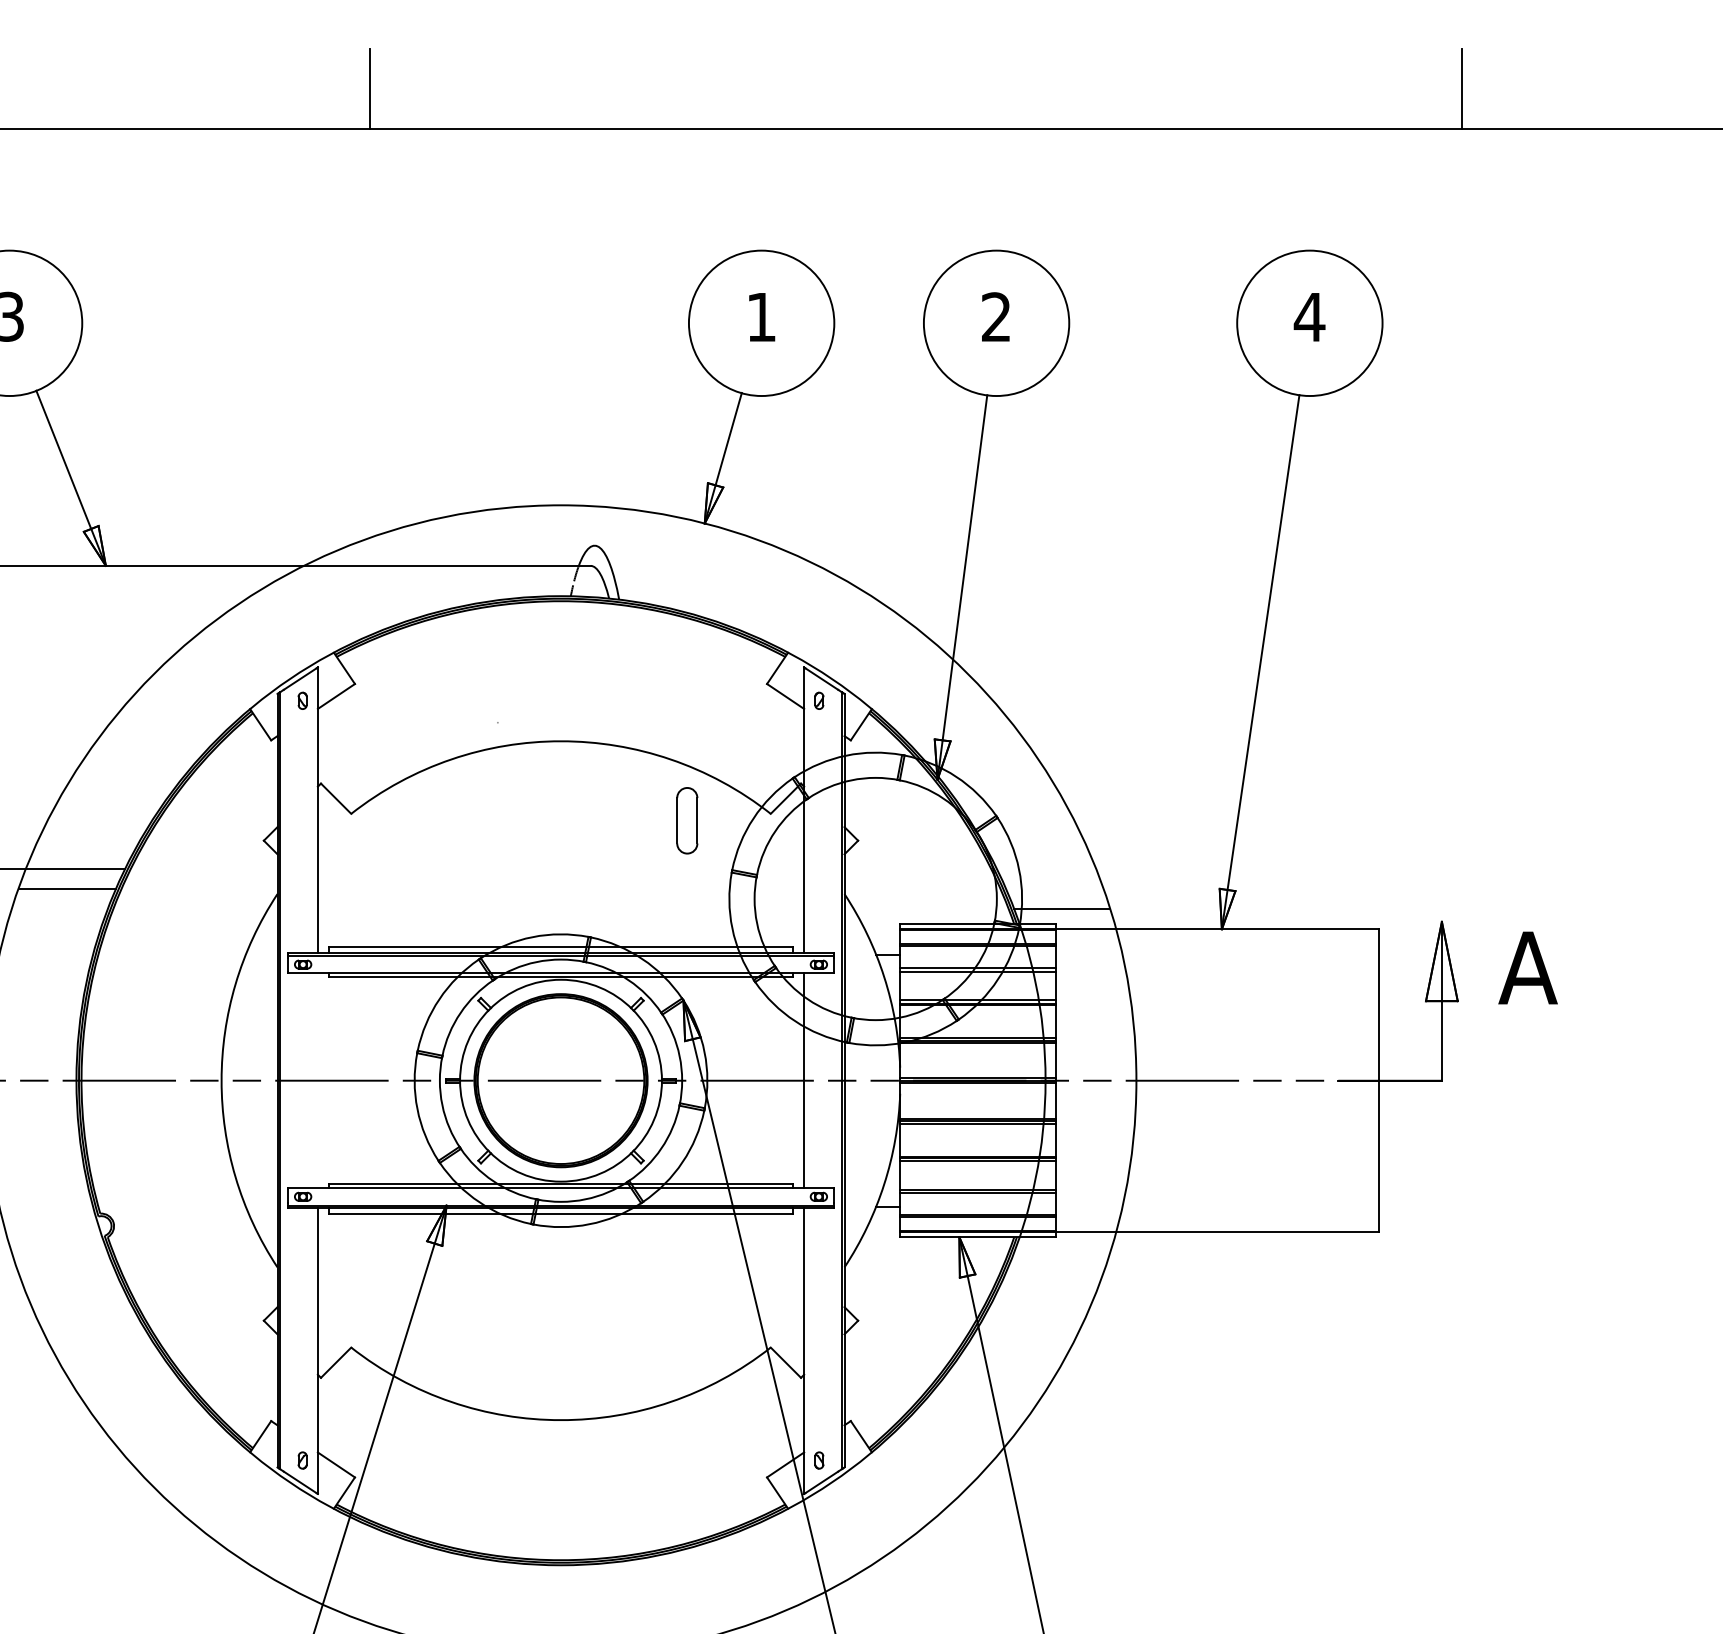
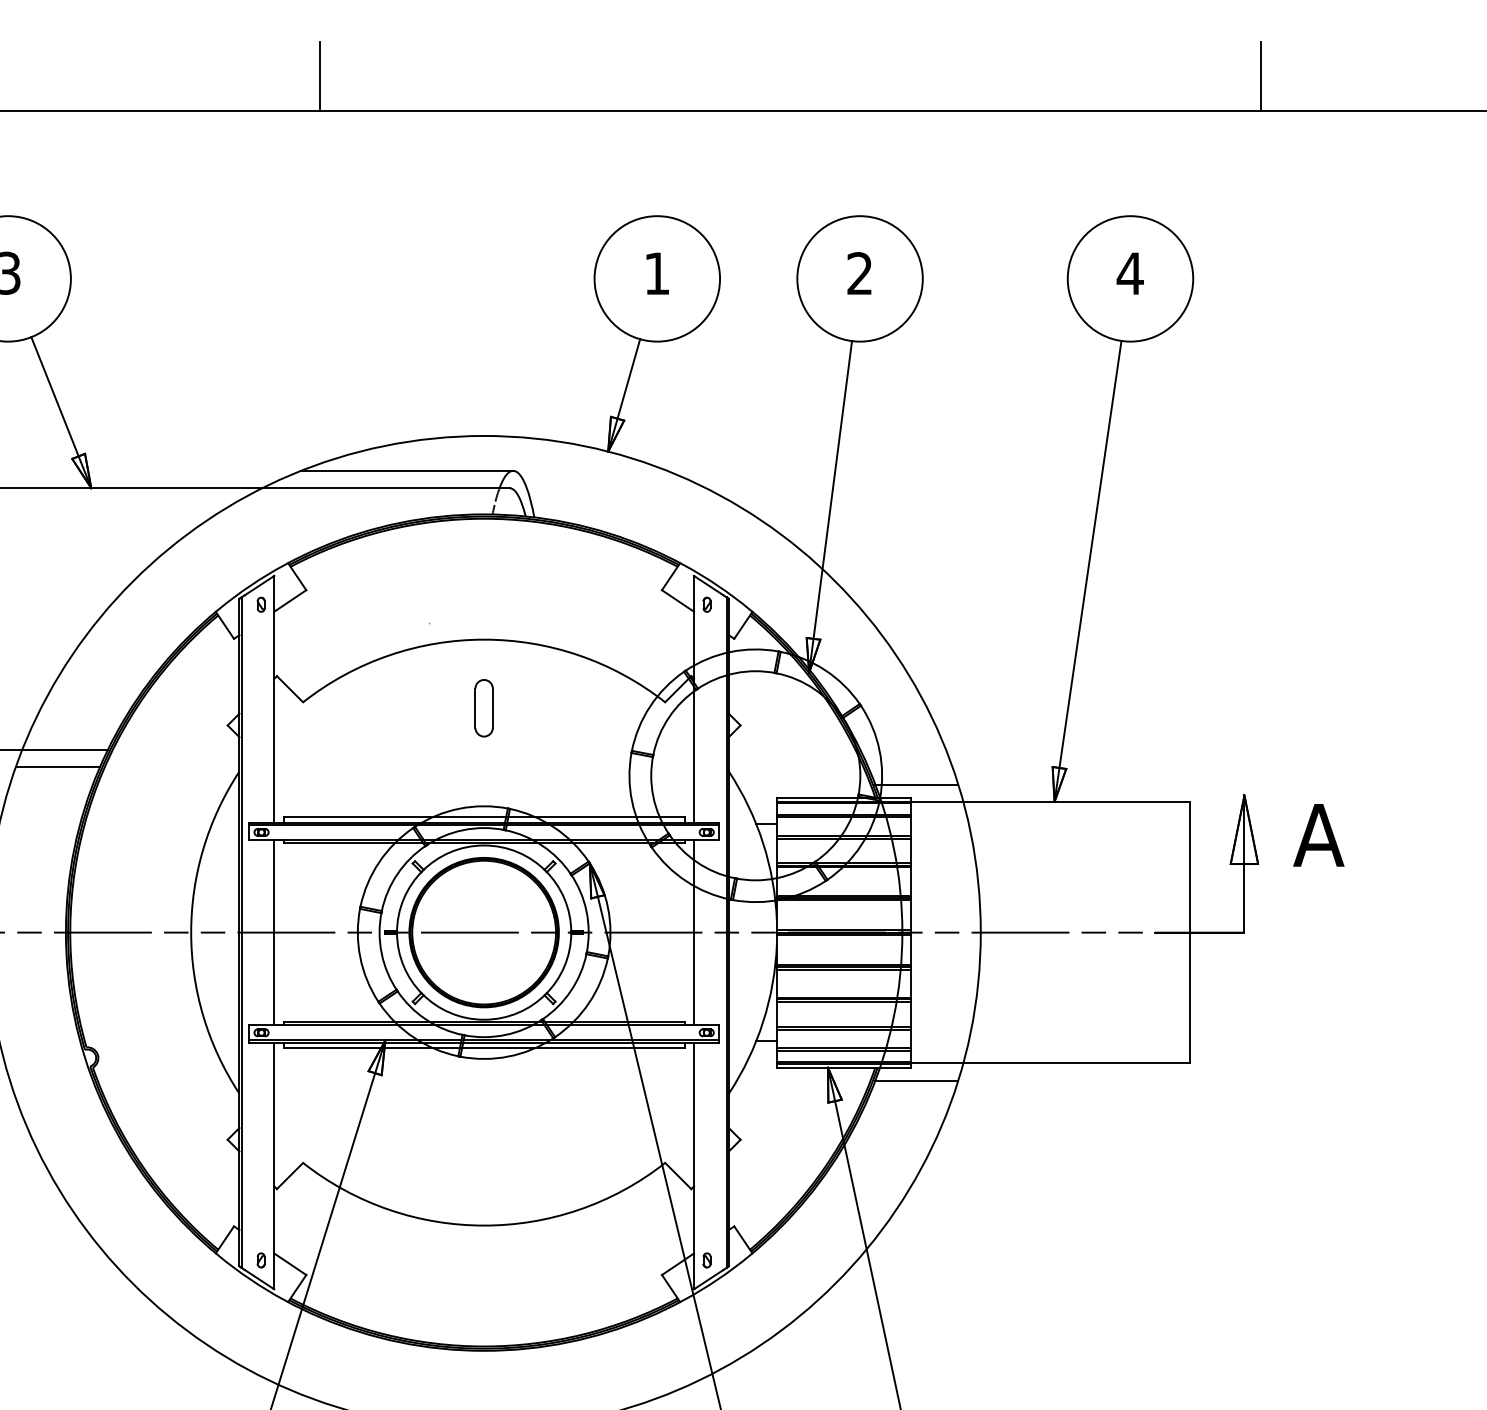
line: (472, 545) -> (407, 470), added
part: (686, 821) -> (483, 708), moved
line: (318, 1080) -> (274, 932), added
line: (1061, 1252) -> (916, 1080), added

